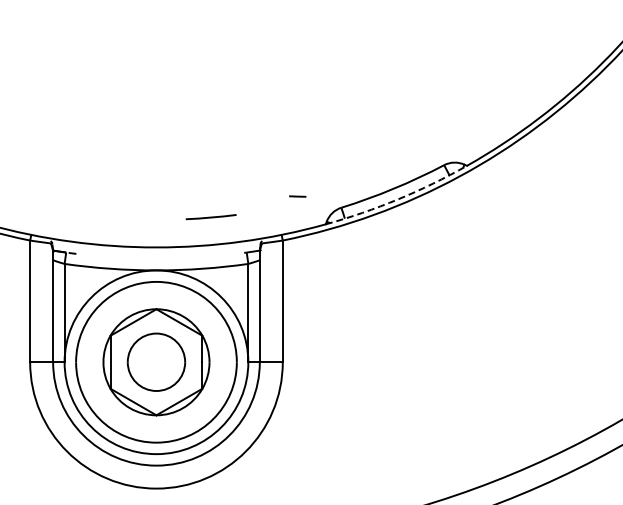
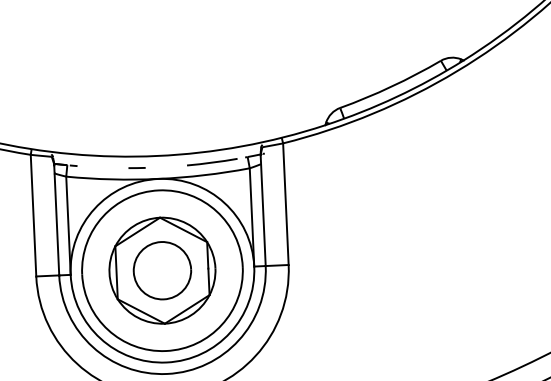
line: (297, 196) -> (136, 167), moved
arc: (398, 199) -> (396, 97), dashed -> solid
line: (210, 217) -> (211, 162), moved

